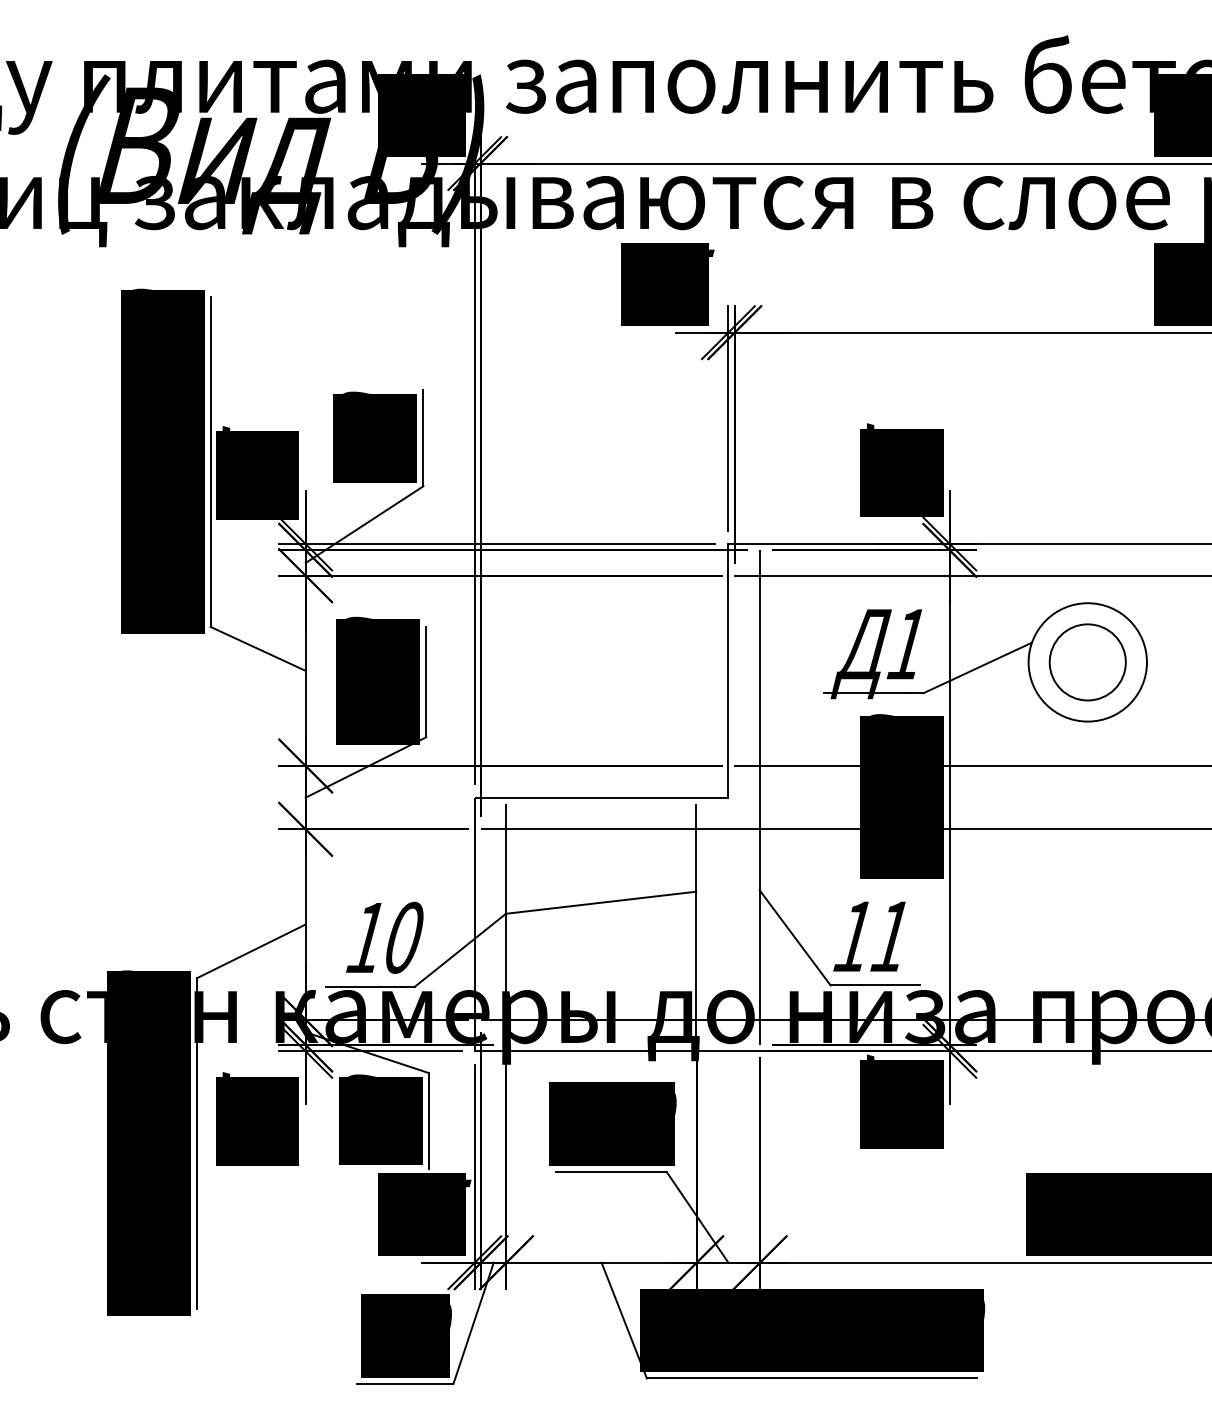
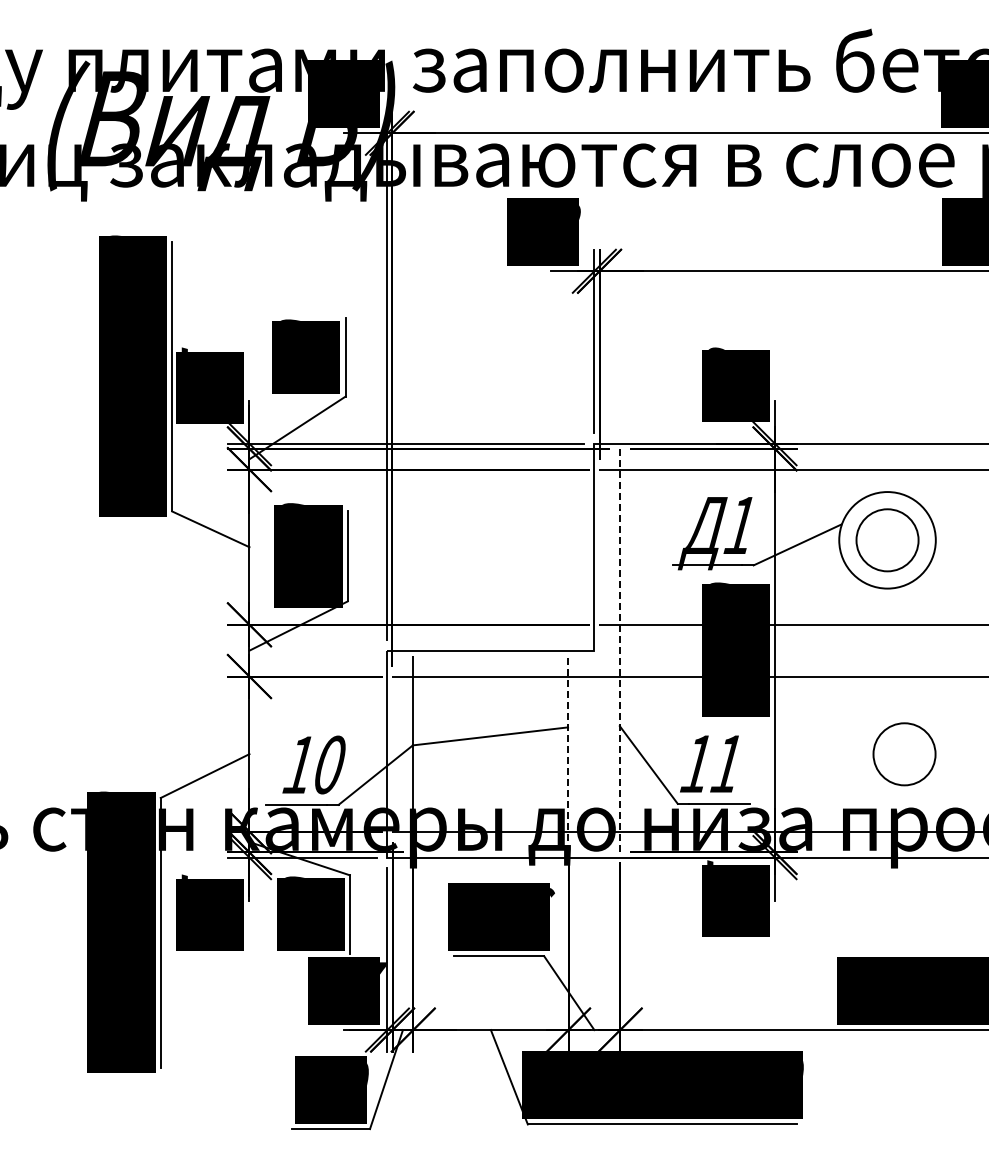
text: (711, 259) -> (580, 211), 15 -> 13
text: (876, 426) -> (715, 347), 15 -> 13
line: (759, 797) -> (619, 650), solid -> dashed
line: (696, 923) -> (568, 753), solid -> dashed
circle: (1108, 924) -> (904, 754), added
text: (677, 1103) -> (552, 900), 150 -> 136
text: (468, 1187) -> (382, 968), 15 -> 17

